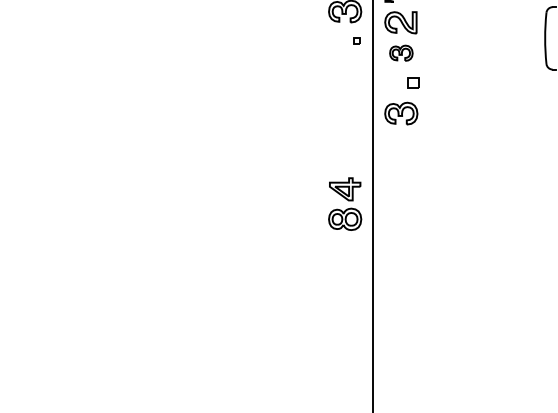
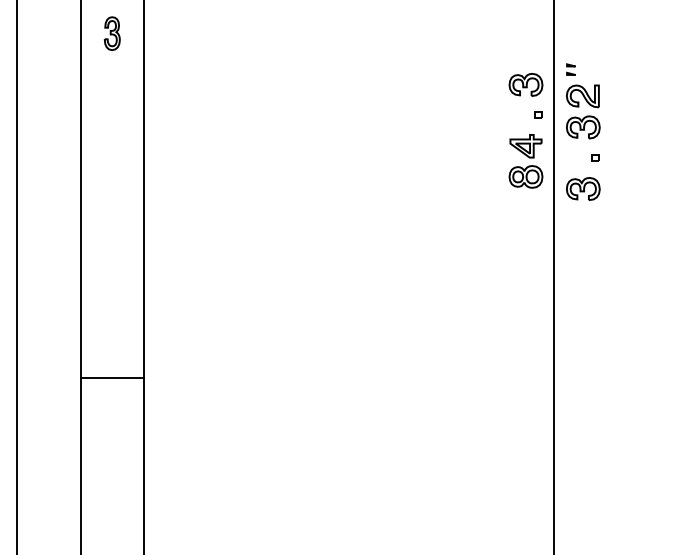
part: (401, 53) -> (583, 127), size x1.43
part: (413, 82) -> (595, 157), size x0.62
part: (344, 204) -> (525, 161), moved

